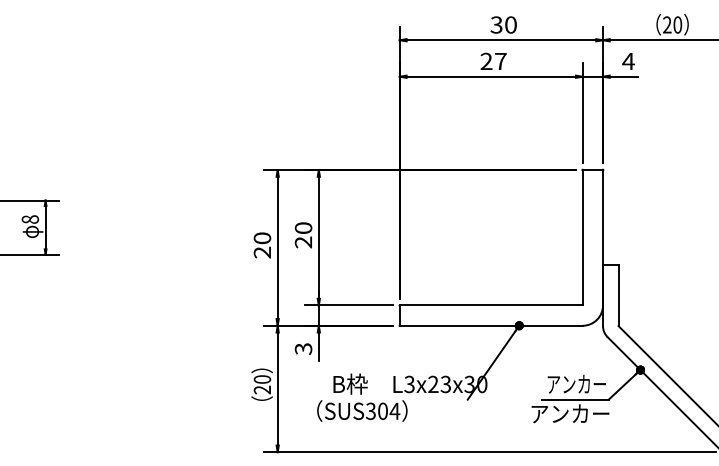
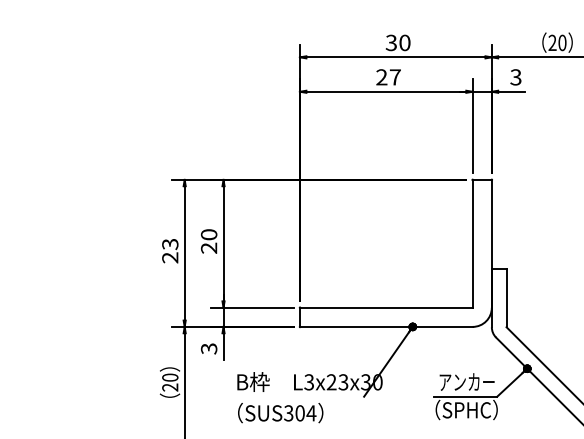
text: (628, 61) -> (515, 77), 4 -> 3
text: (262, 238) -> (170, 244), 20 -> 23
text: (362, 410) -> (280, 412), moved
text: (570, 413) -> (461, 409), アンカー -> （SPHC）

